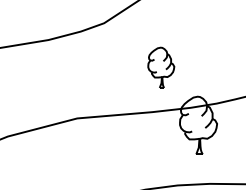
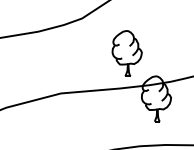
part: (160, 67) -> (126, 53), size x1.43

